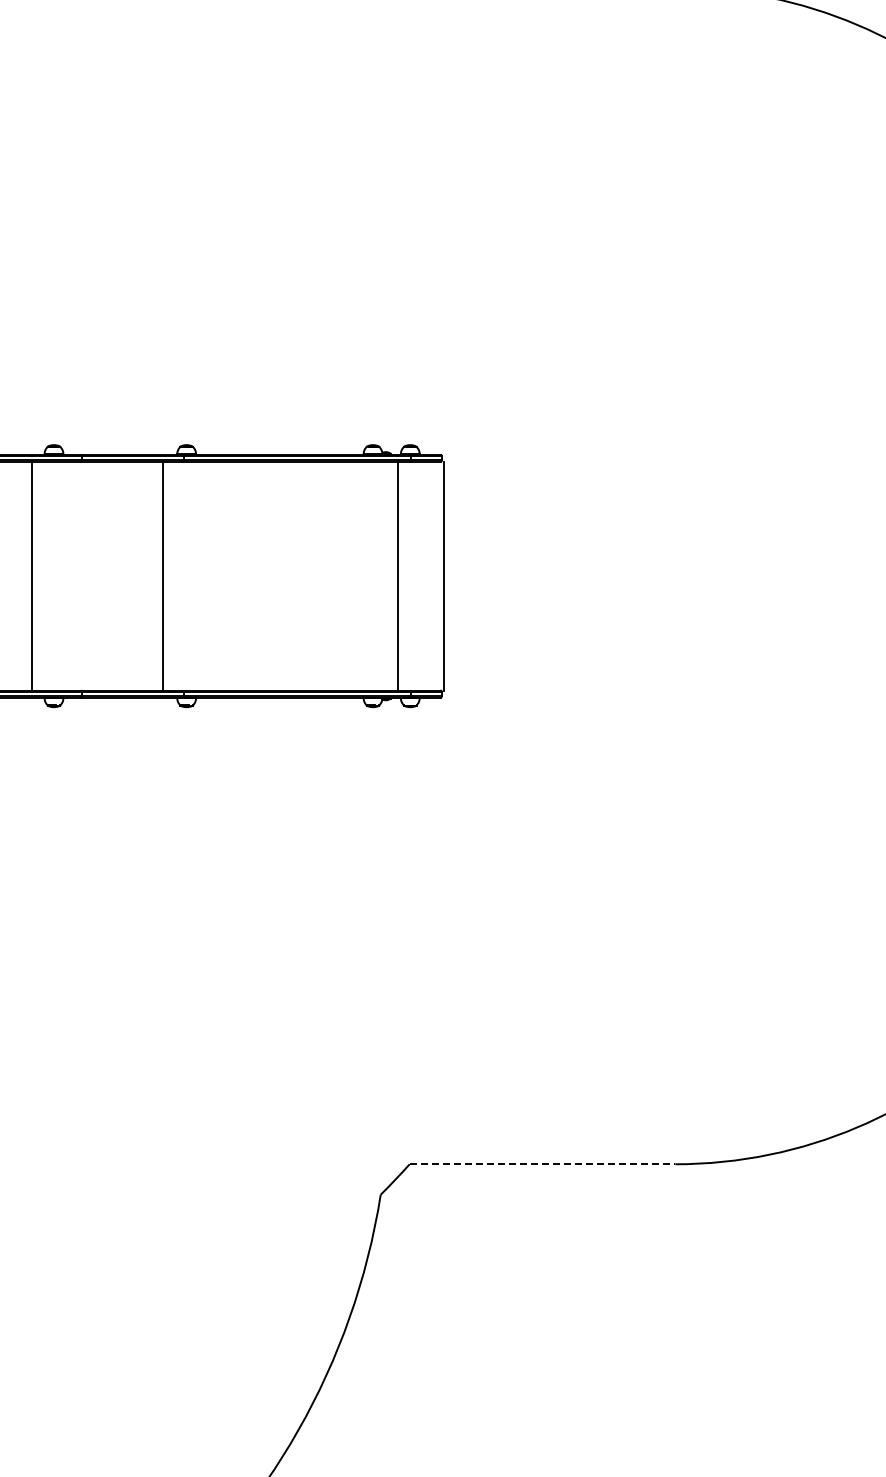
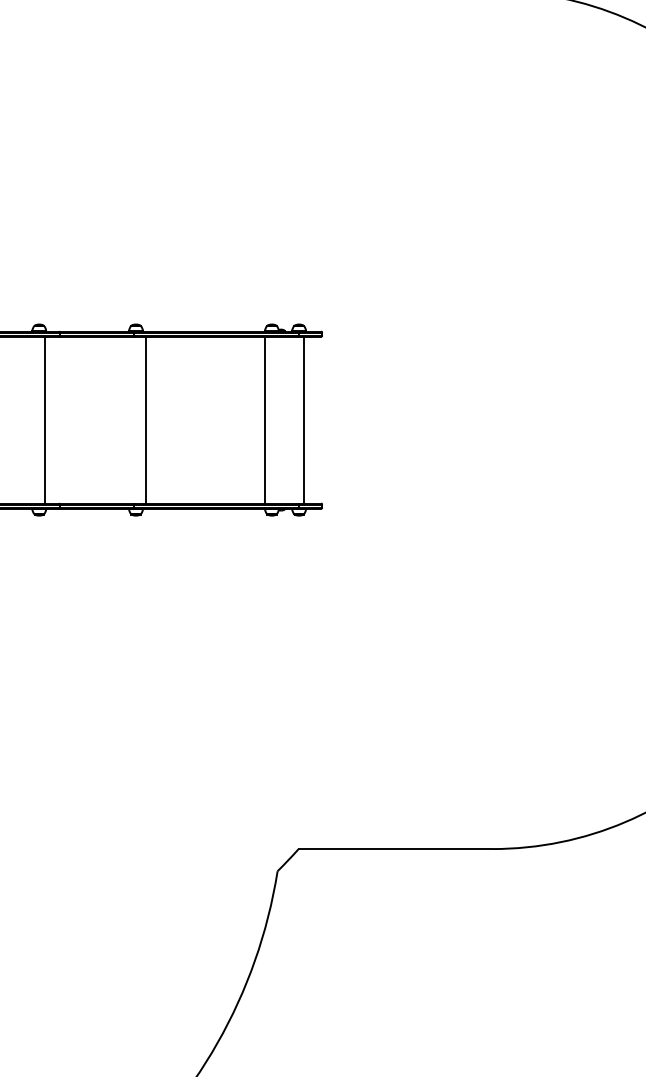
line: (31, 575) -> (44, 419), moved
line: (162, 575) -> (145, 419), moved
line: (397, 575) -> (265, 419), moved
line: (444, 575) -> (304, 419), moved
line: (542, 1164) -> (395, 849), dashed -> solid

